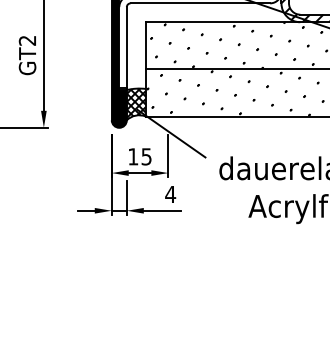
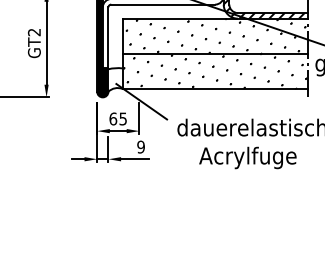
hatch: (136, 103) -> (115, 79), removed
text: (133, 156) -> (113, 118), 15 -> 65
text: (171, 193) -> (141, 146), 4 -> 9

